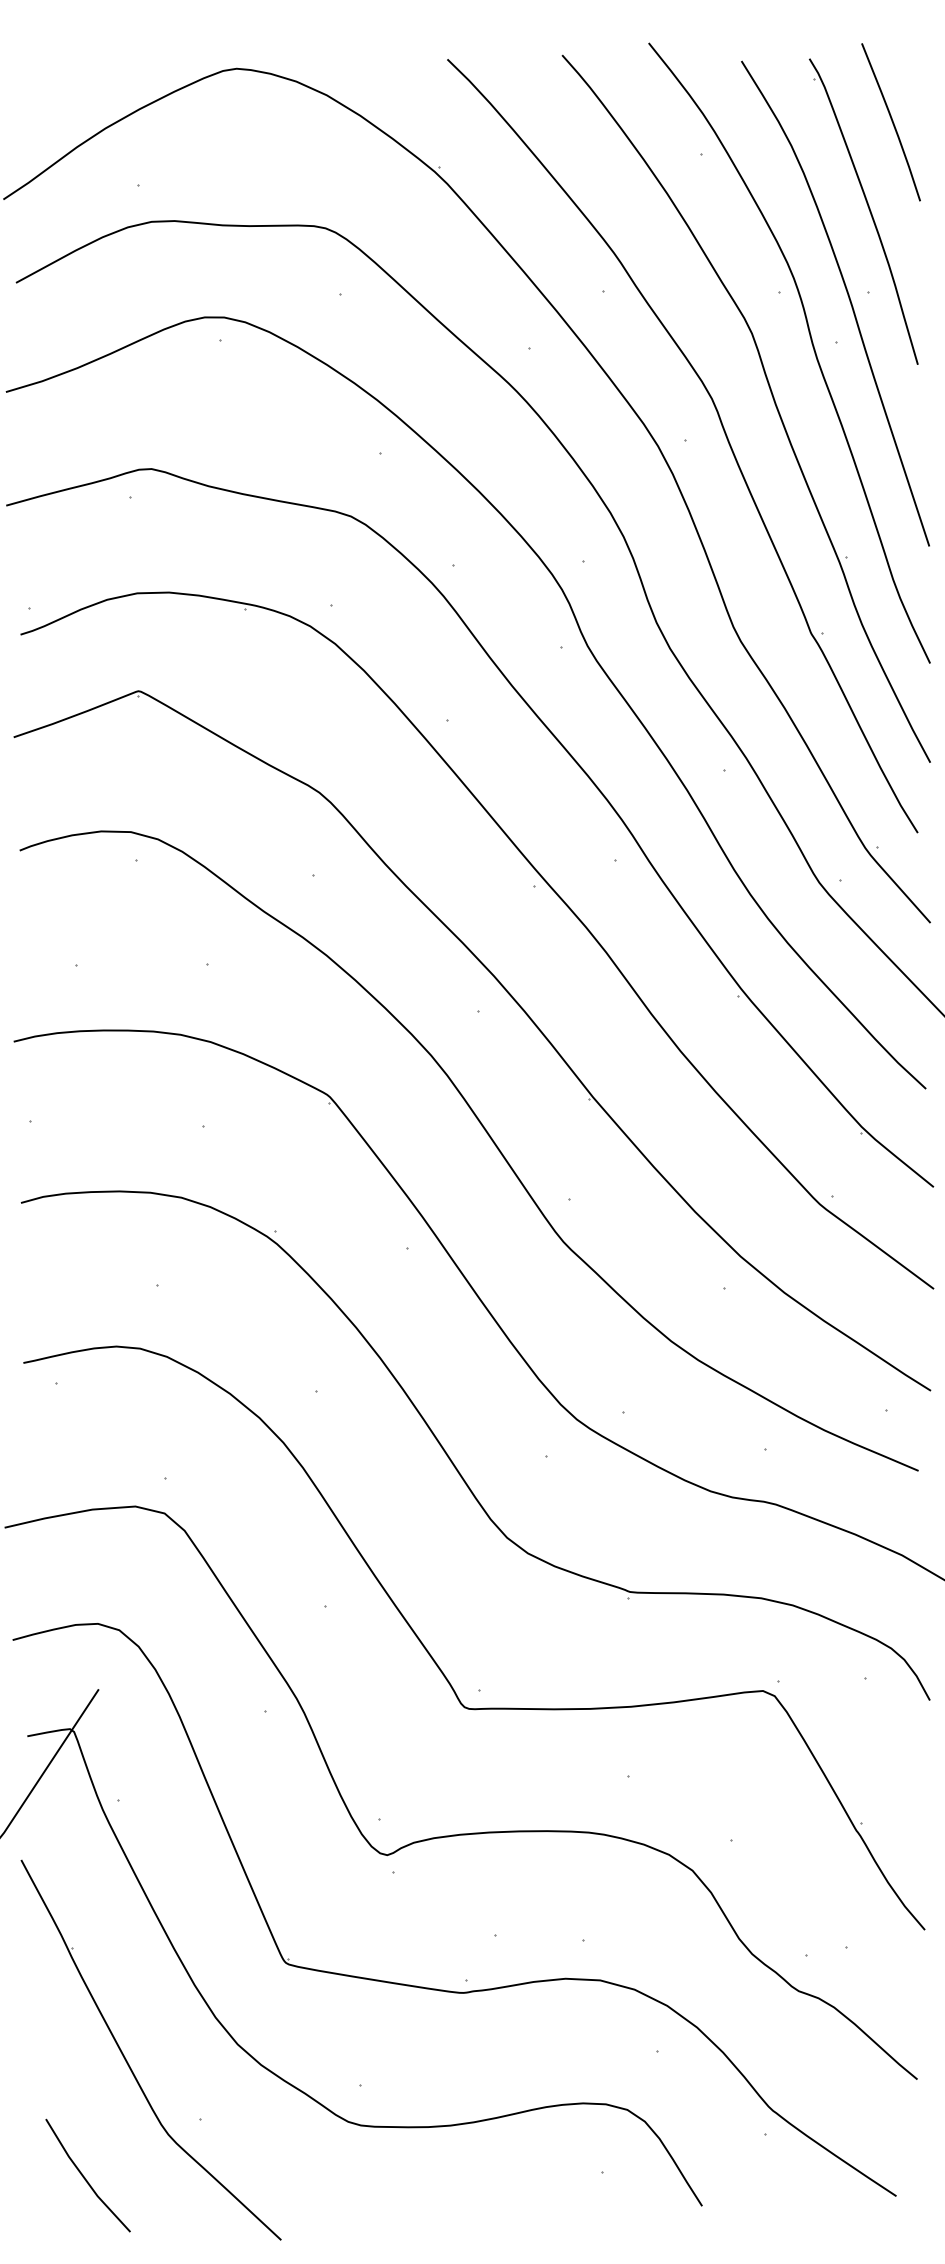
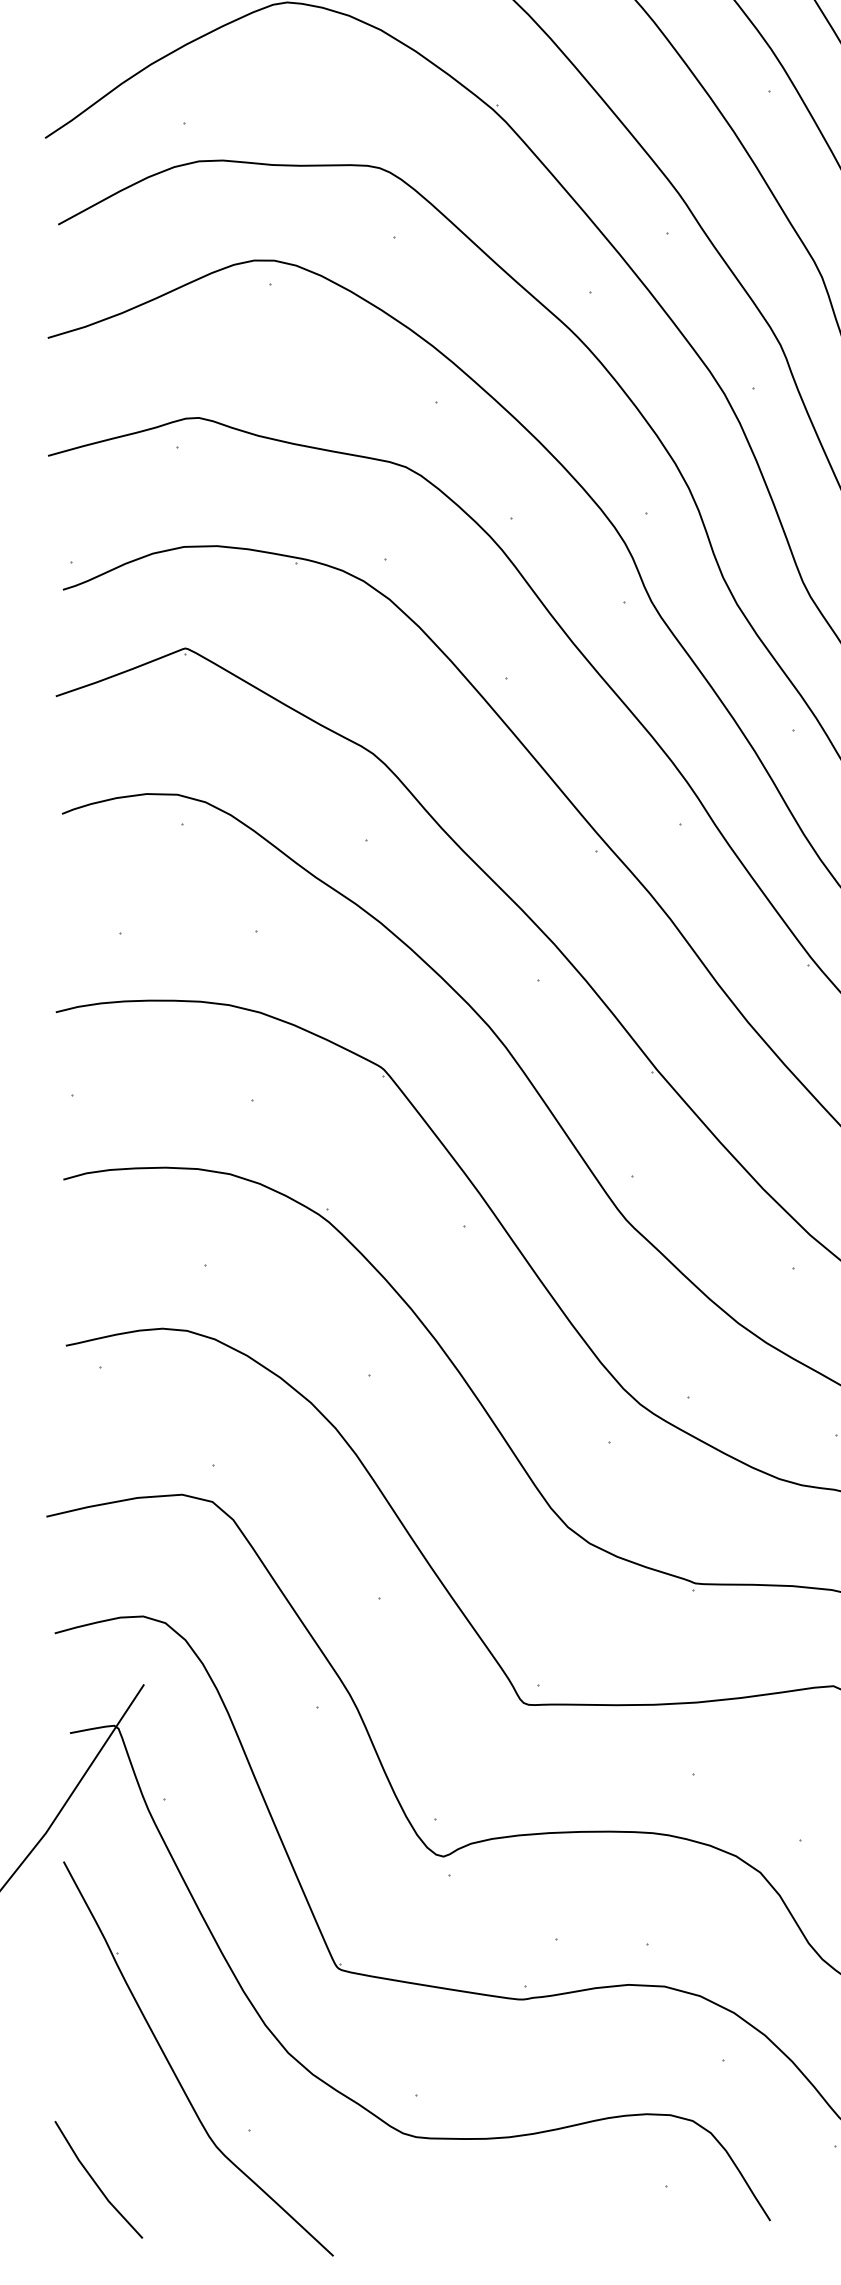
line: (85, 2177) -> (96, 2181), moved

